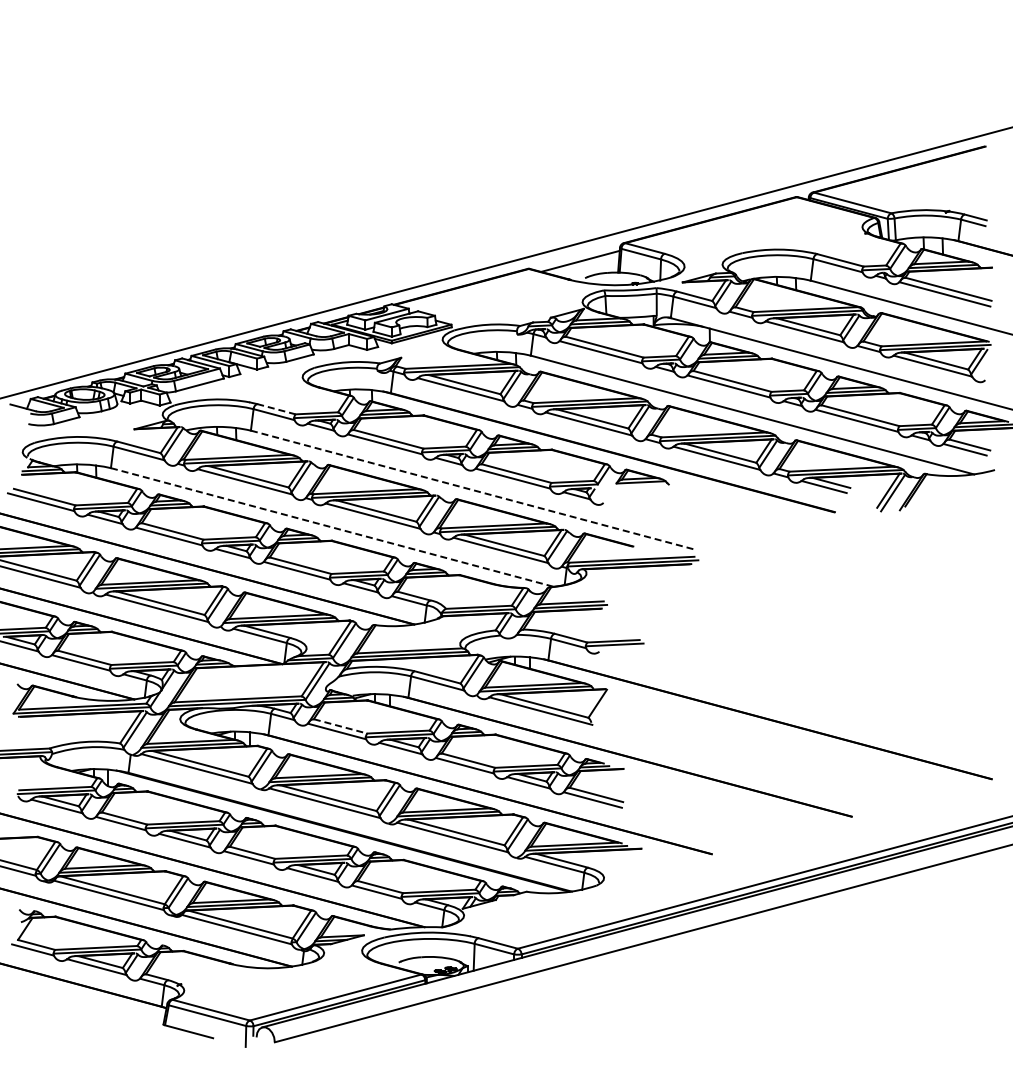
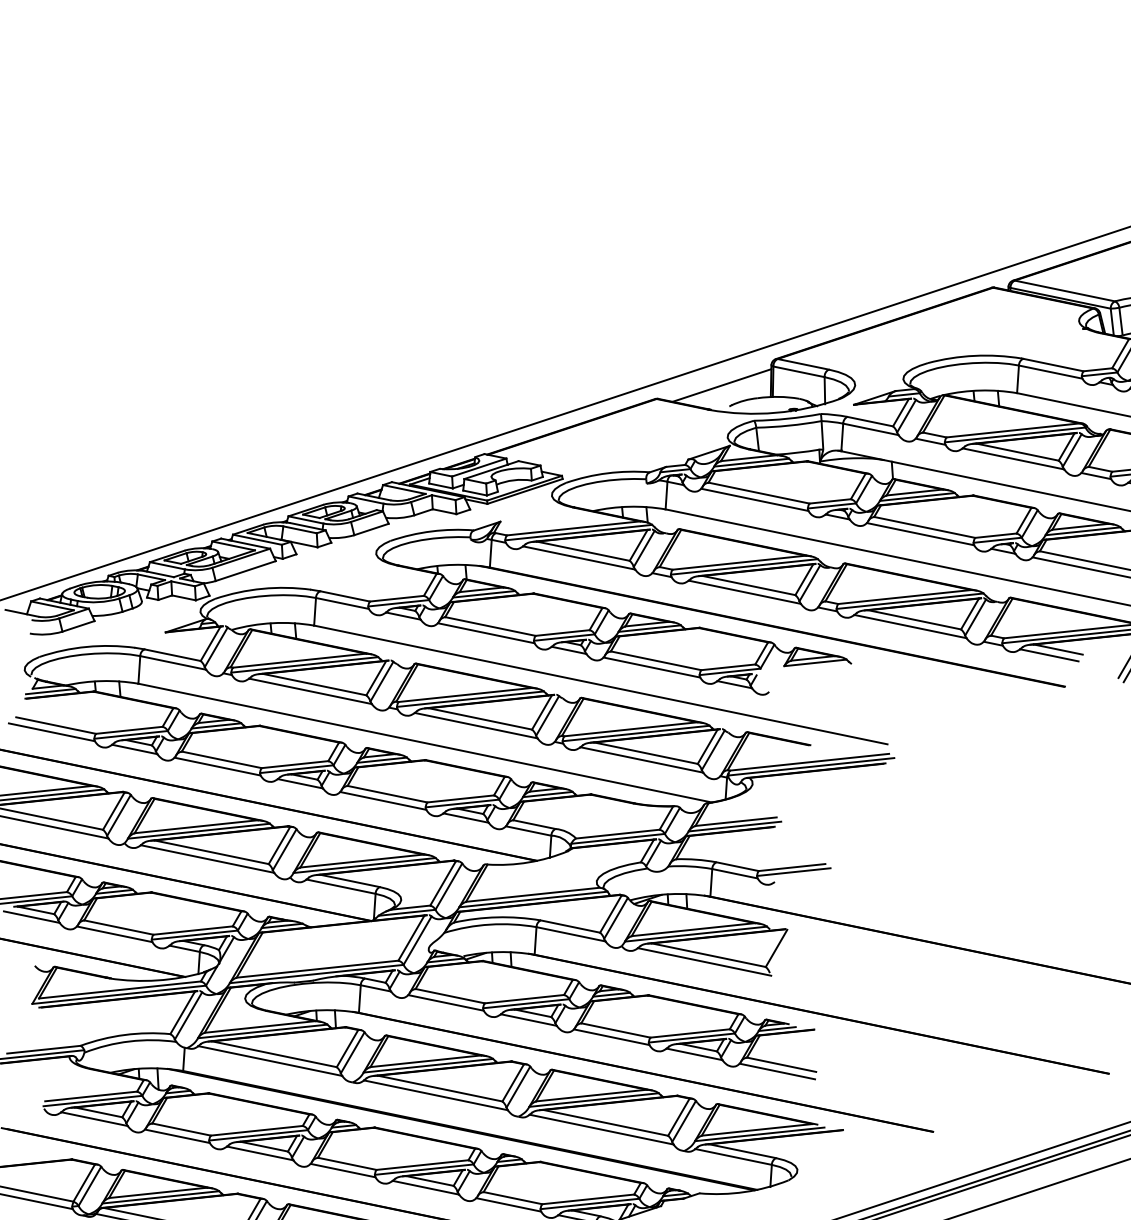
line: (276, 409) -> (345, 596), dashed -> solid
line: (472, 490) -> (601, 685), dashed -> solid
line: (332, 527) -> (425, 743), dashed -> solid
line: (340, 726) -> (450, 996), dashed -> solid

